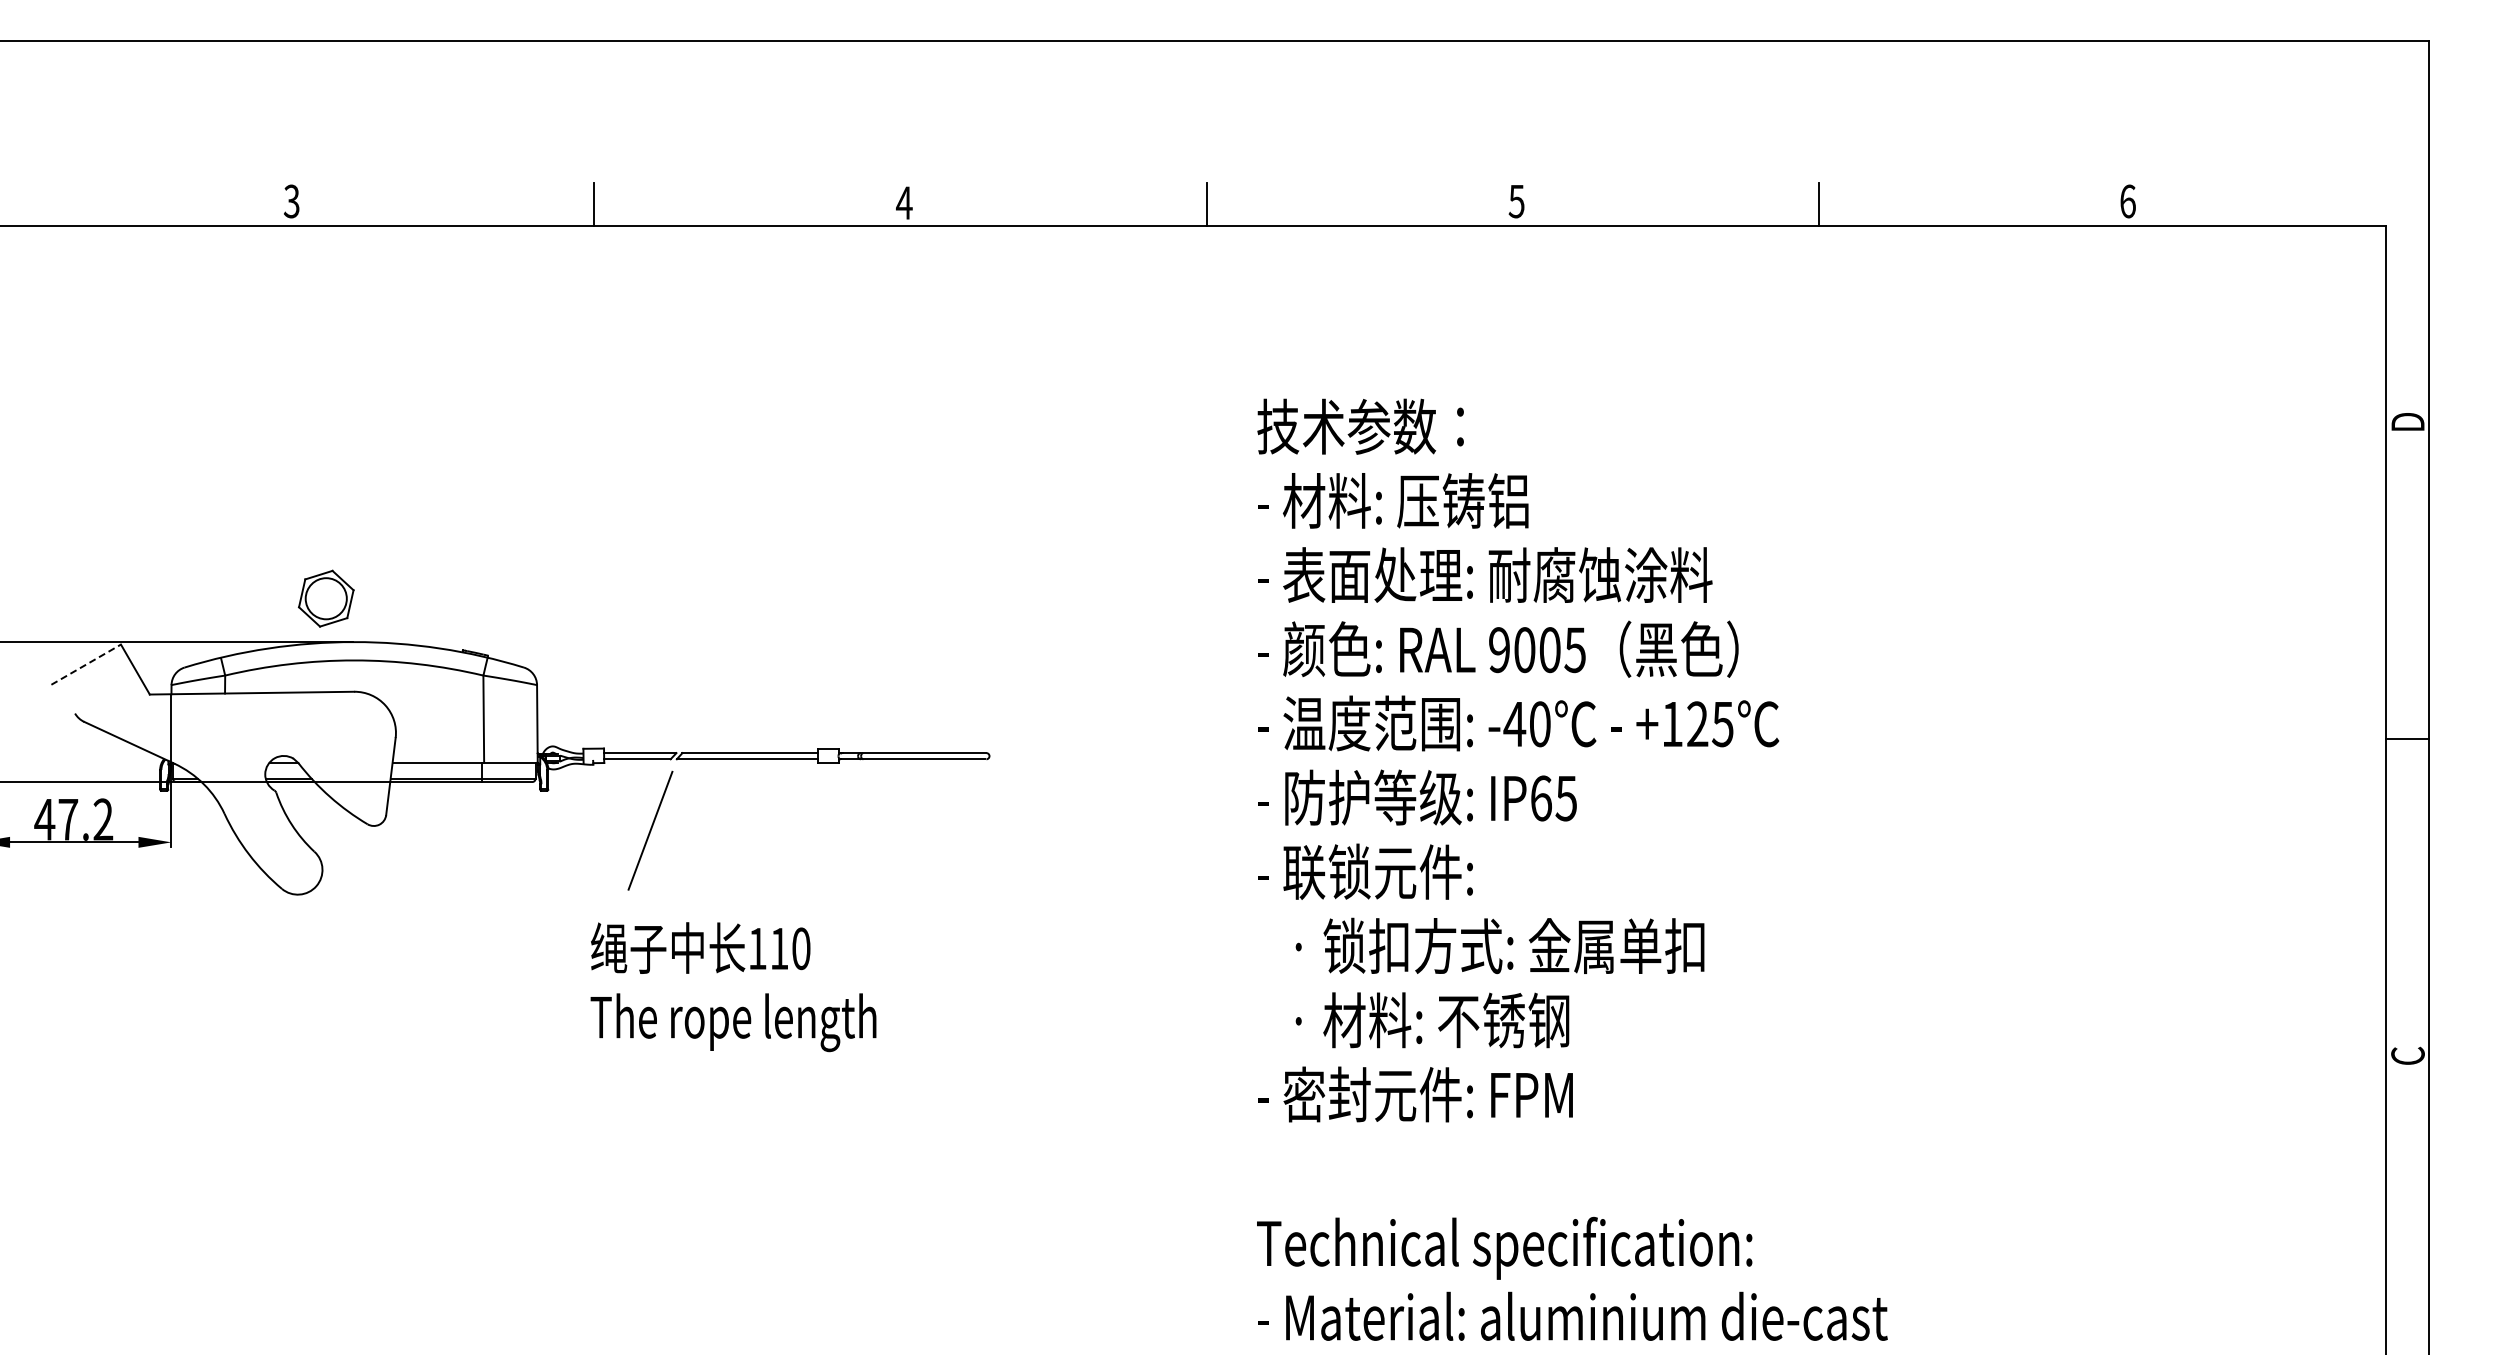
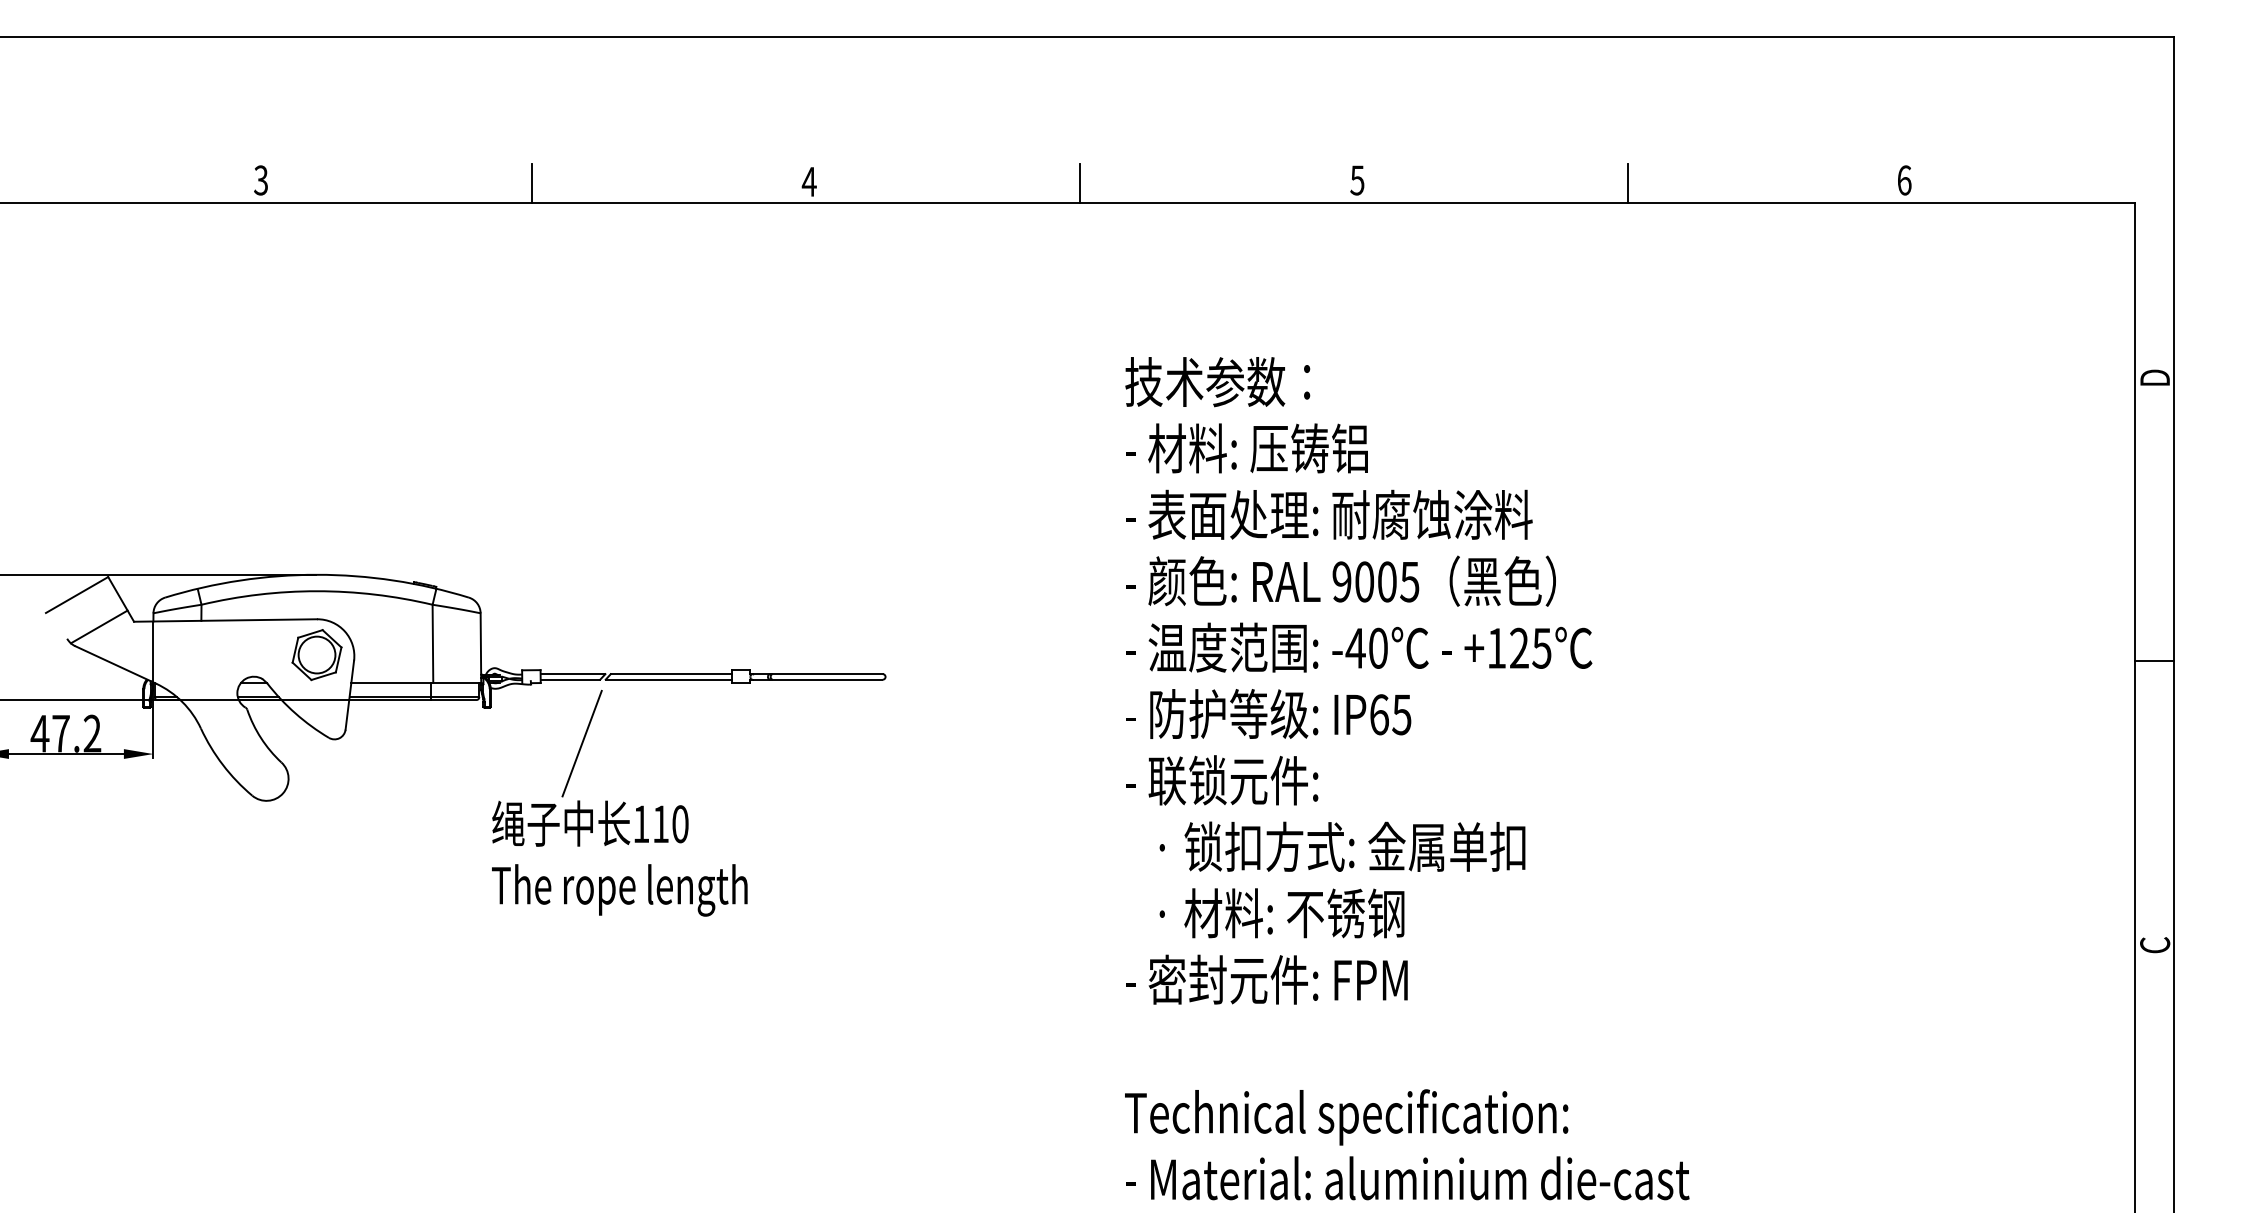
part: (326, 598) -> (317, 654), moved
line: (86, 664) -> (77, 594), dashed -> solid
line: (110, 700) -> (98, 627), added
text: (733, 987) -> (619, 858), moved

